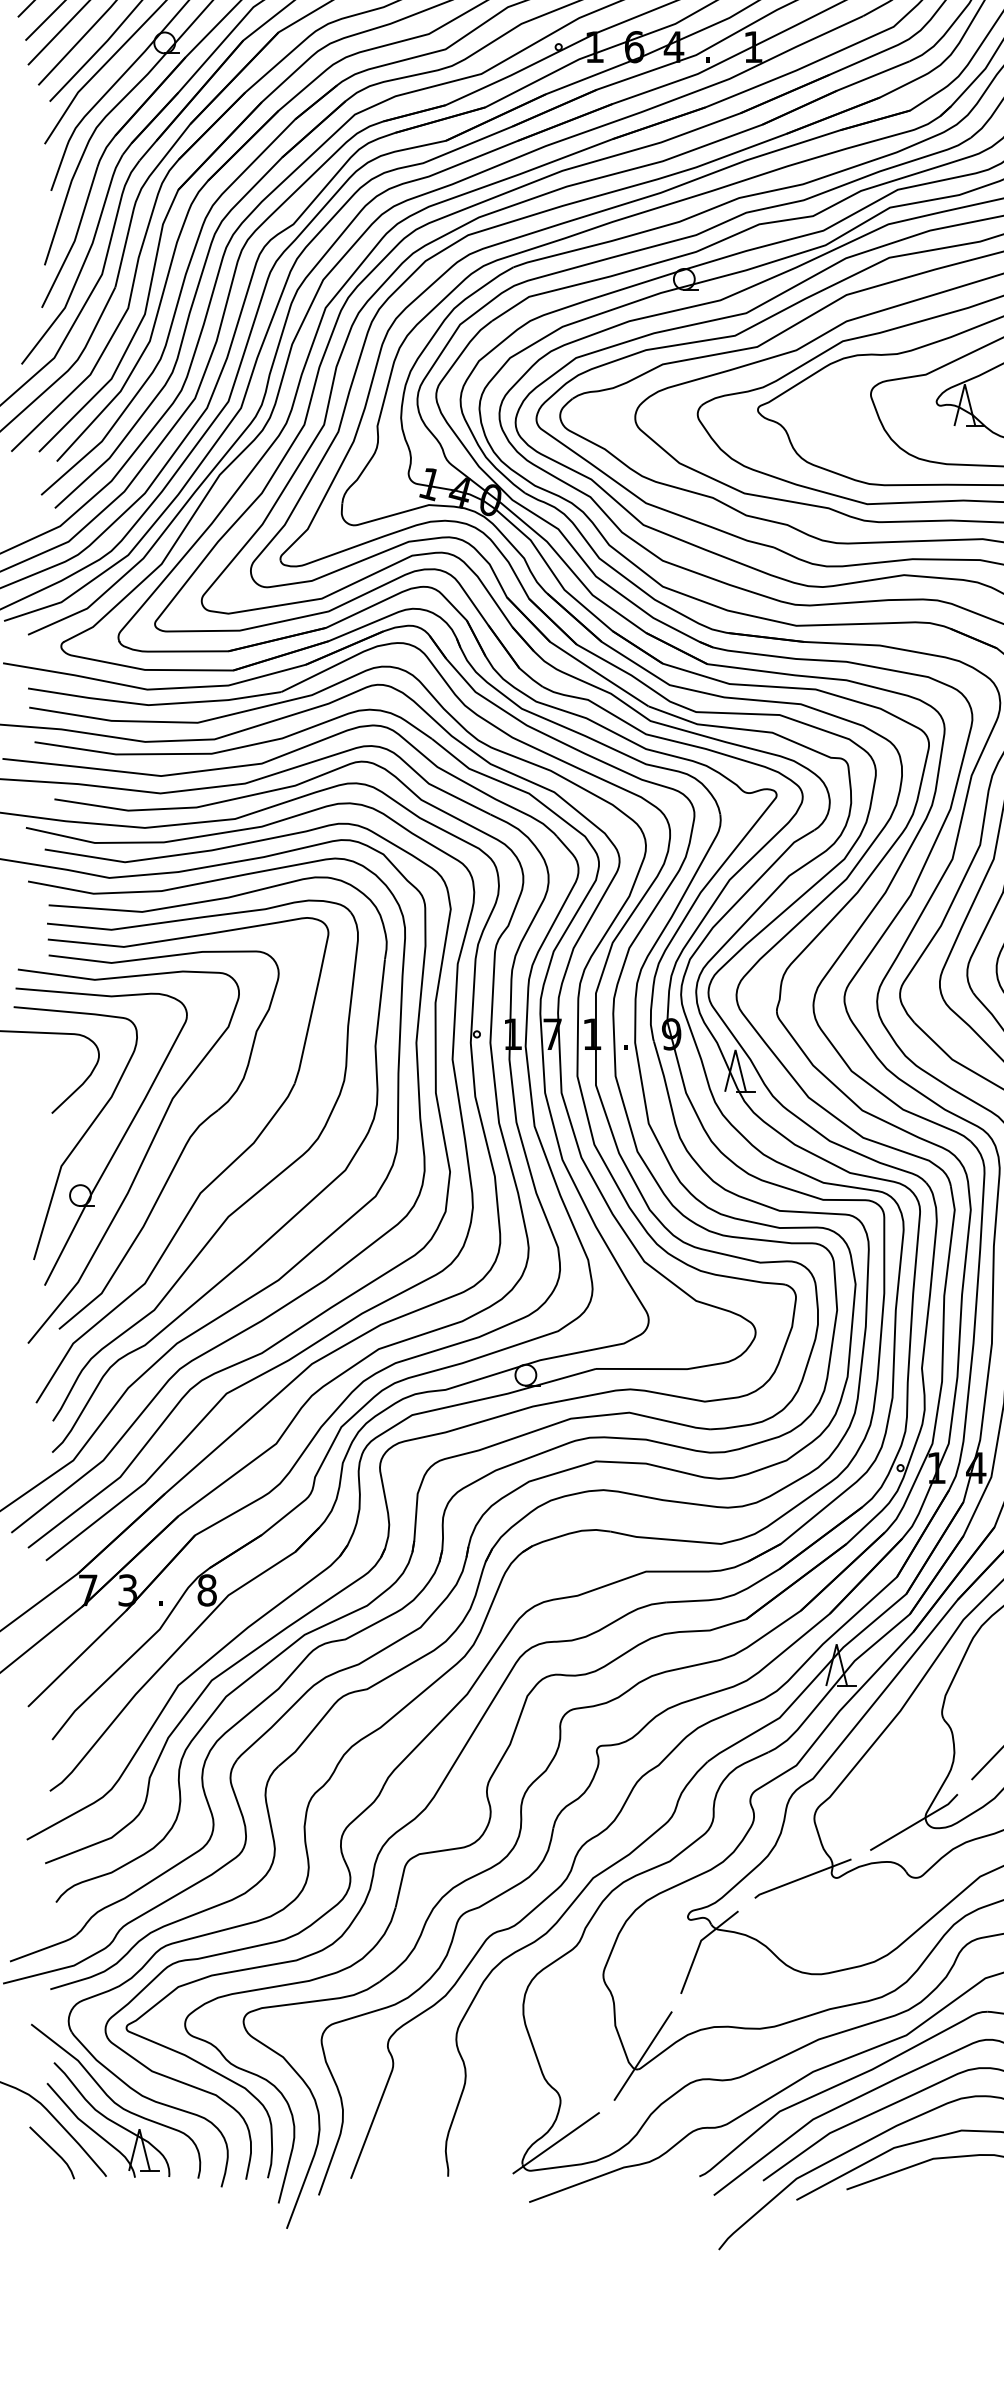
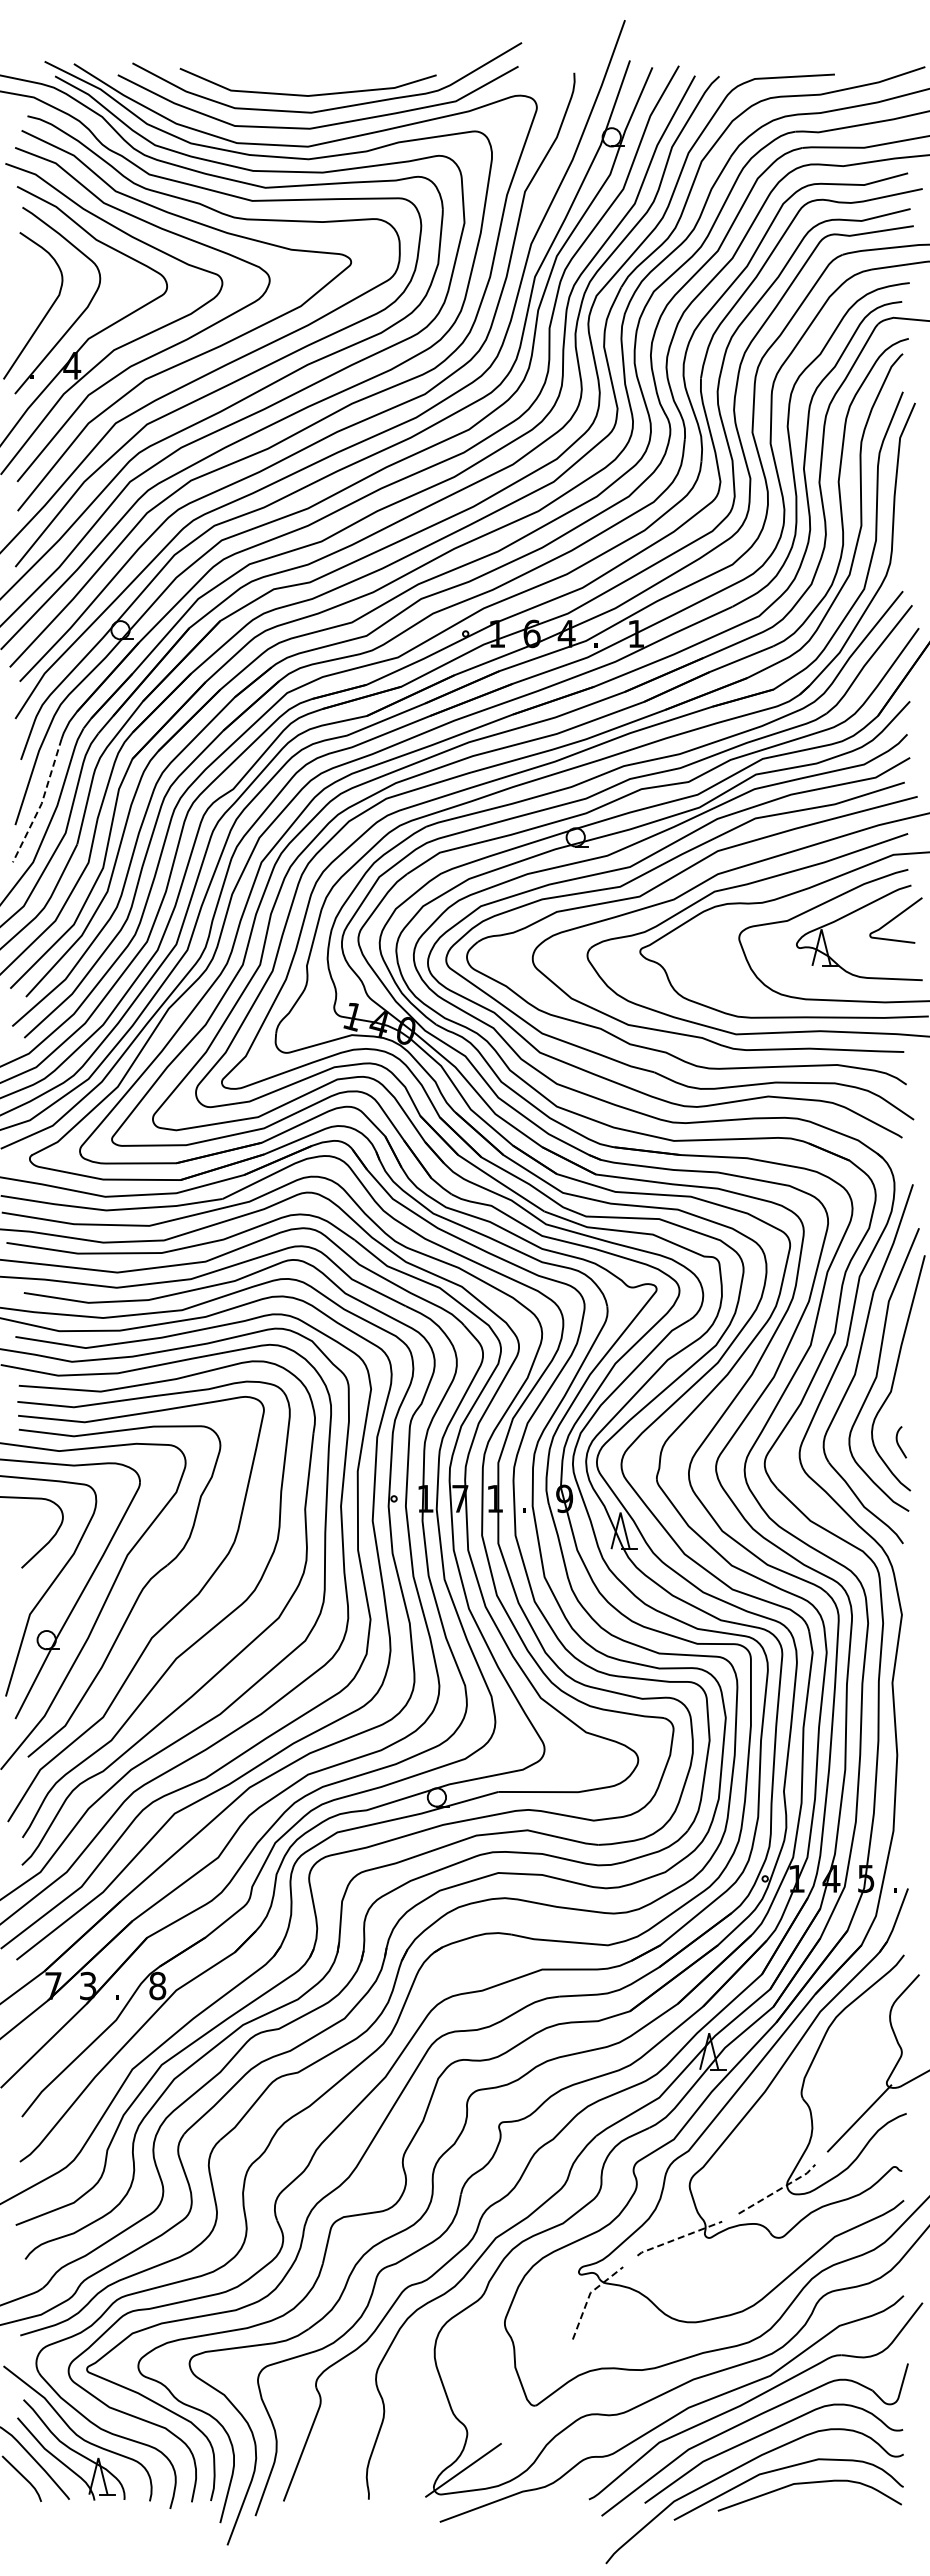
line: (74, 240) -> (41, 803), solid -> dashed
line: (915, 1823) -> (778, 2190), solid -> dashed
line: (801, 1878) -> (678, 2238), solid -> dashed
line: (700, 1943) -> (589, 2295), solid -> dashed
line: (642, 2055) -> (539, 2393), removed

